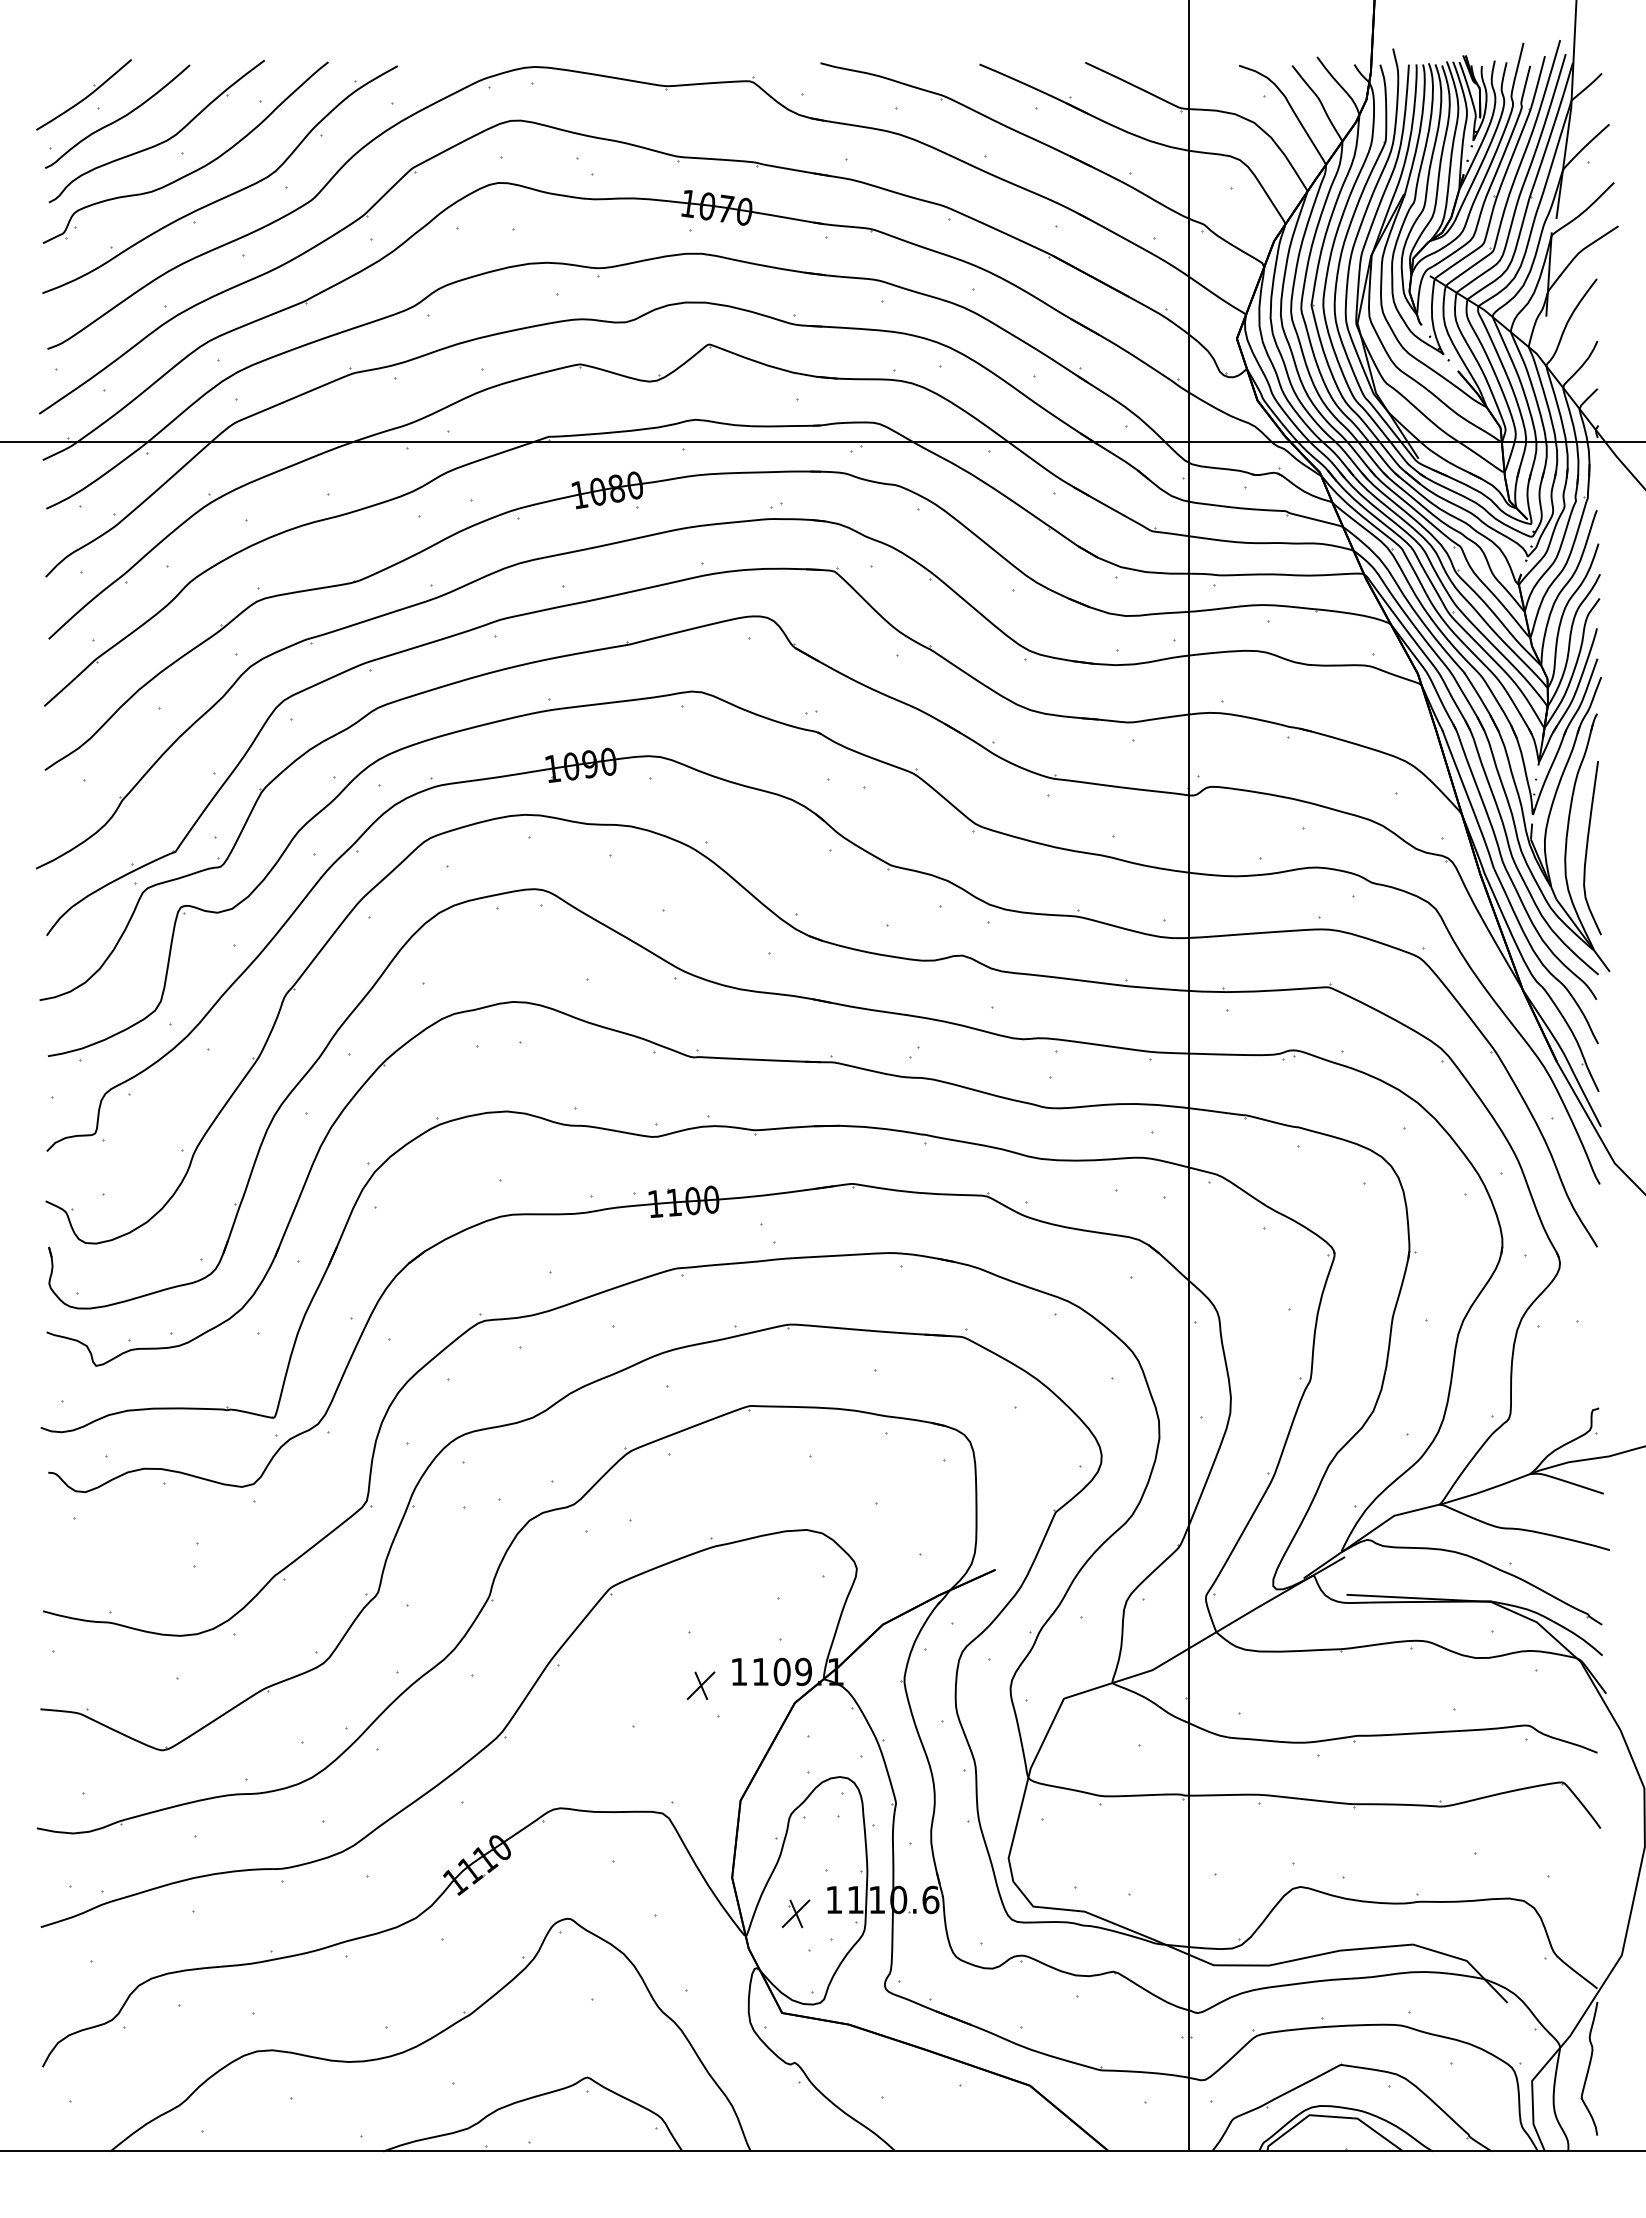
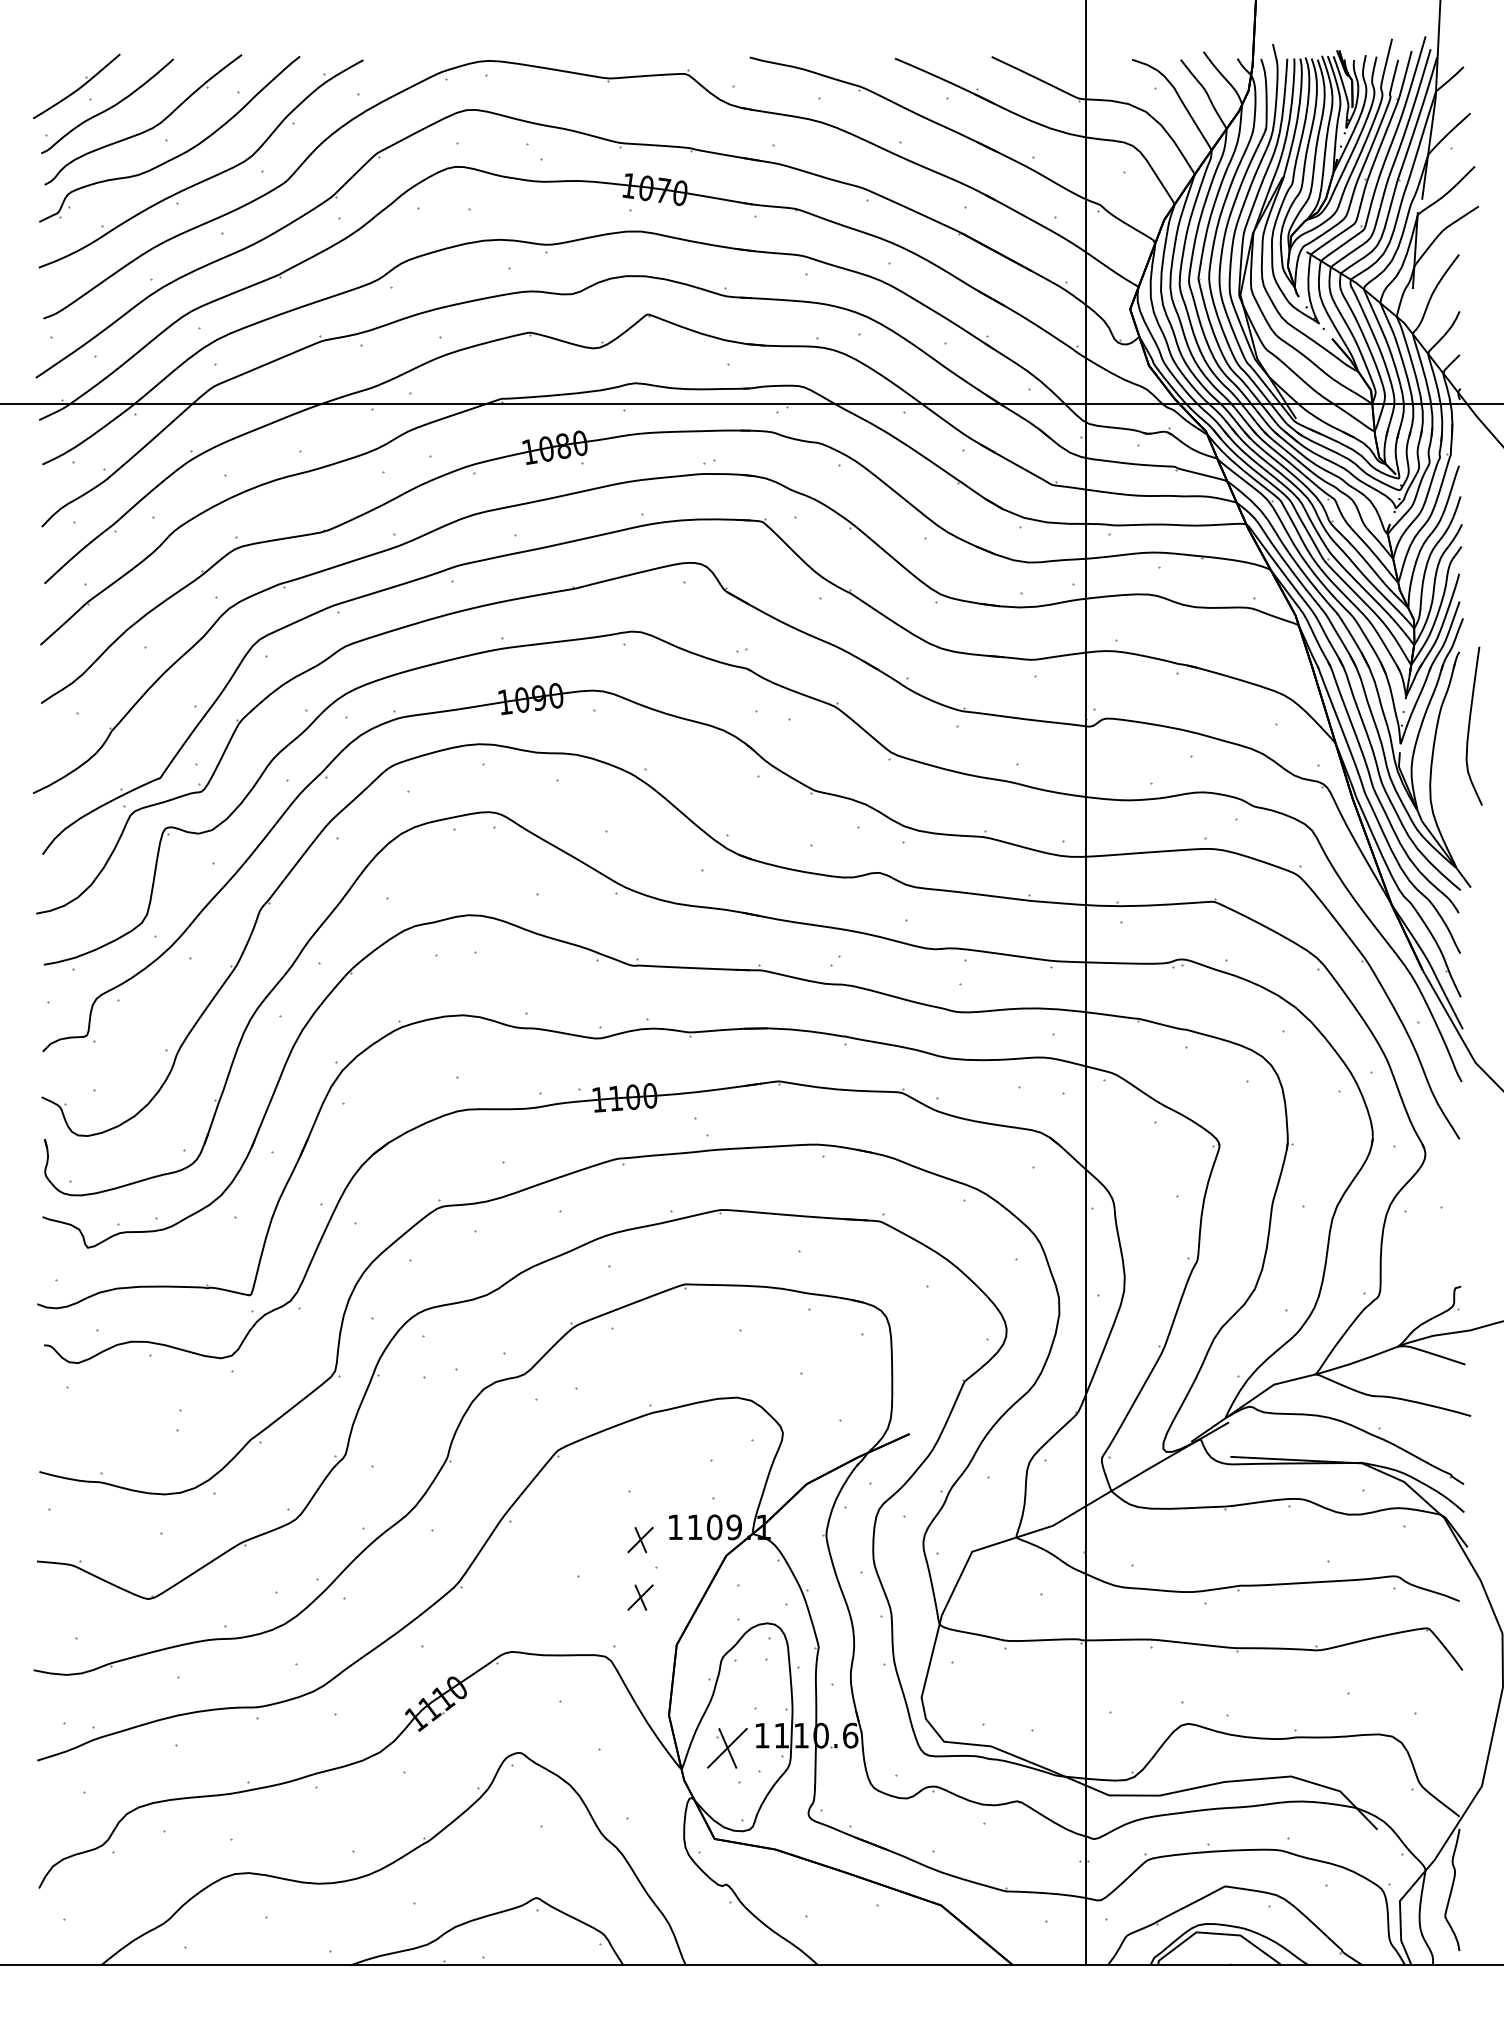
curve: (1587, 848) -> (1469, 726), moved
part: (700, 1748) -> (640, 1597), added
part: (795, 1913) -> (726, 1748), size x1.6

